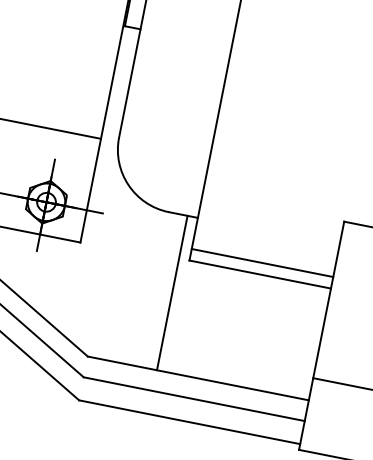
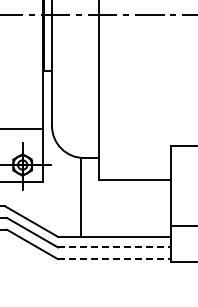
line: (262, 262) -> (134, 173), removed
line: (172, 291) -> (81, 196), moved
line: (194, 399) -> (114, 247), solid -> dashed
line: (189, 422) -> (114, 259), solid -> dashed

